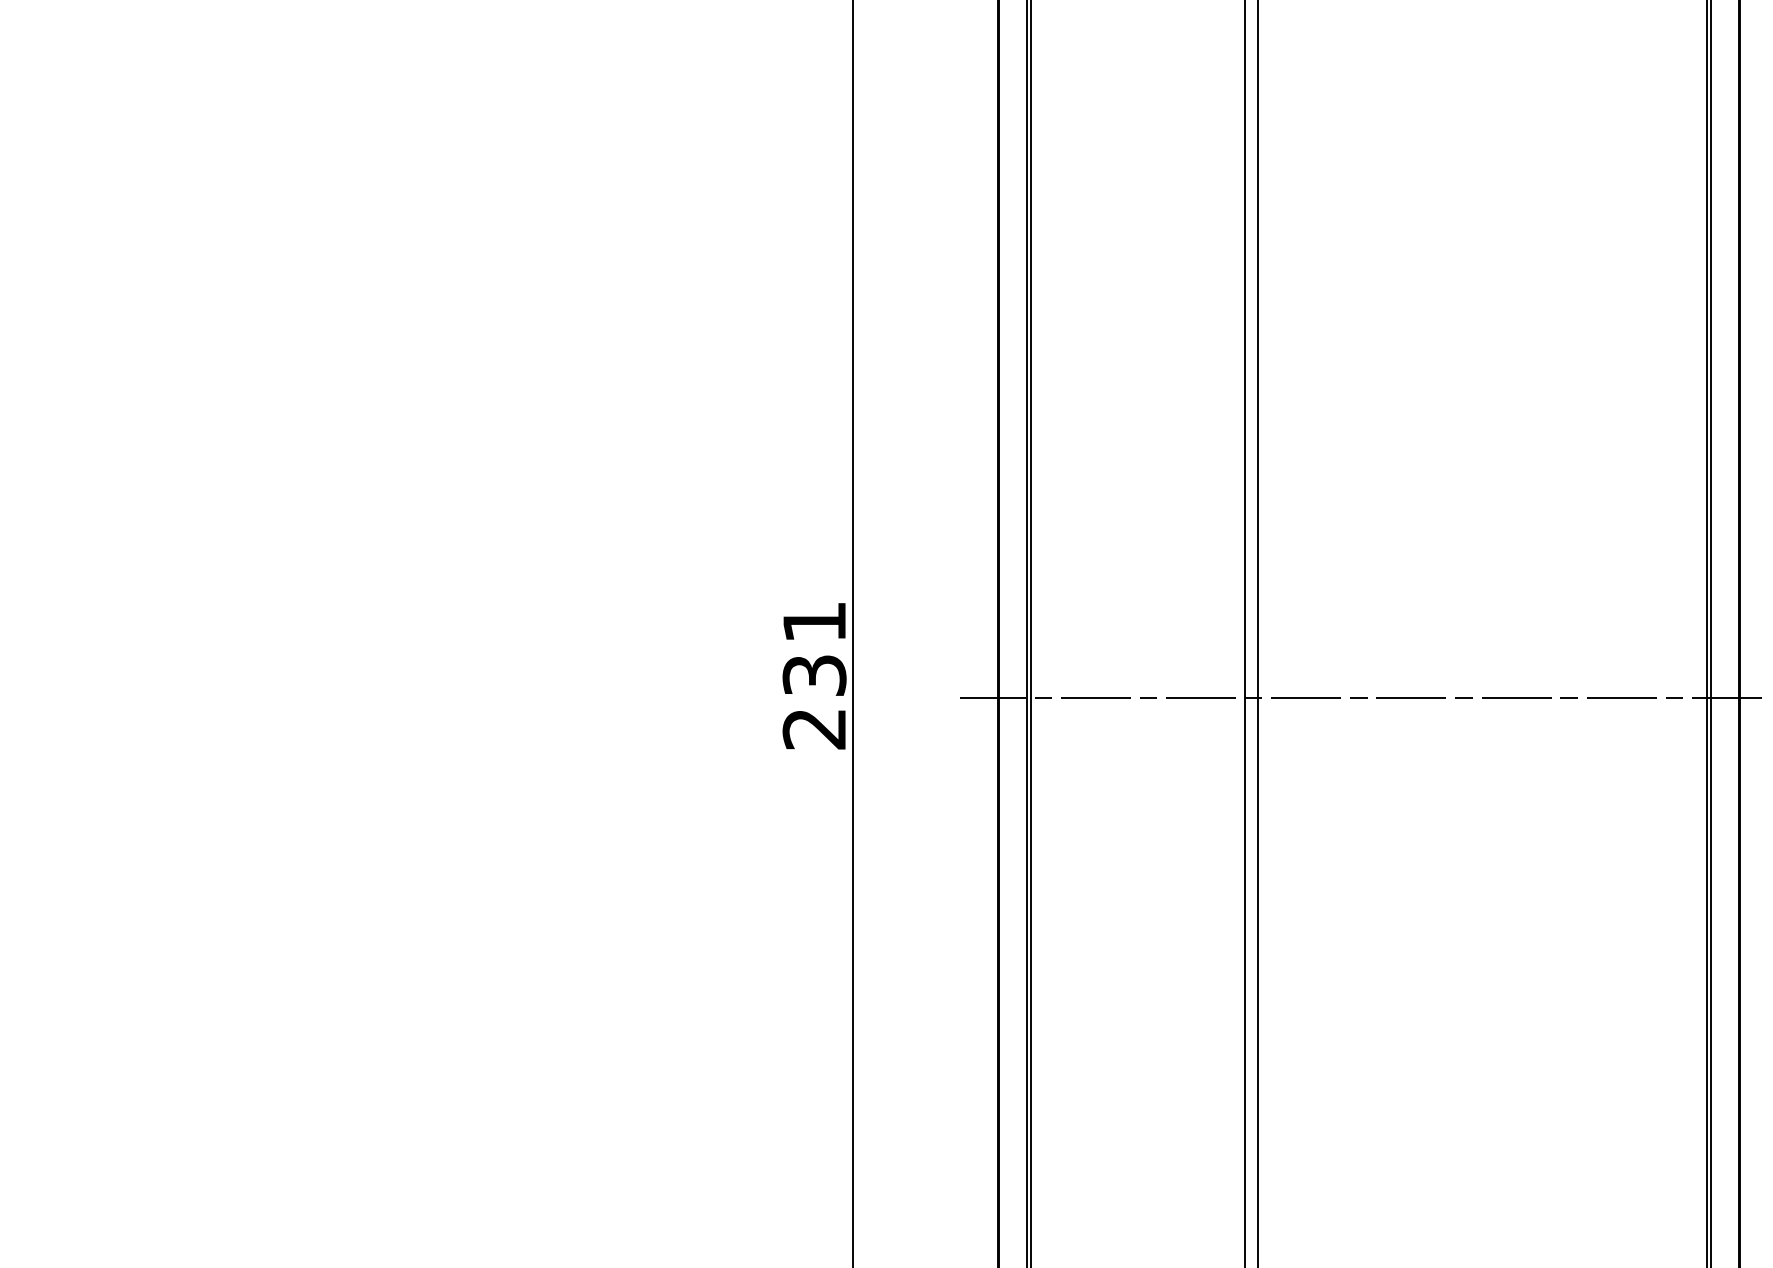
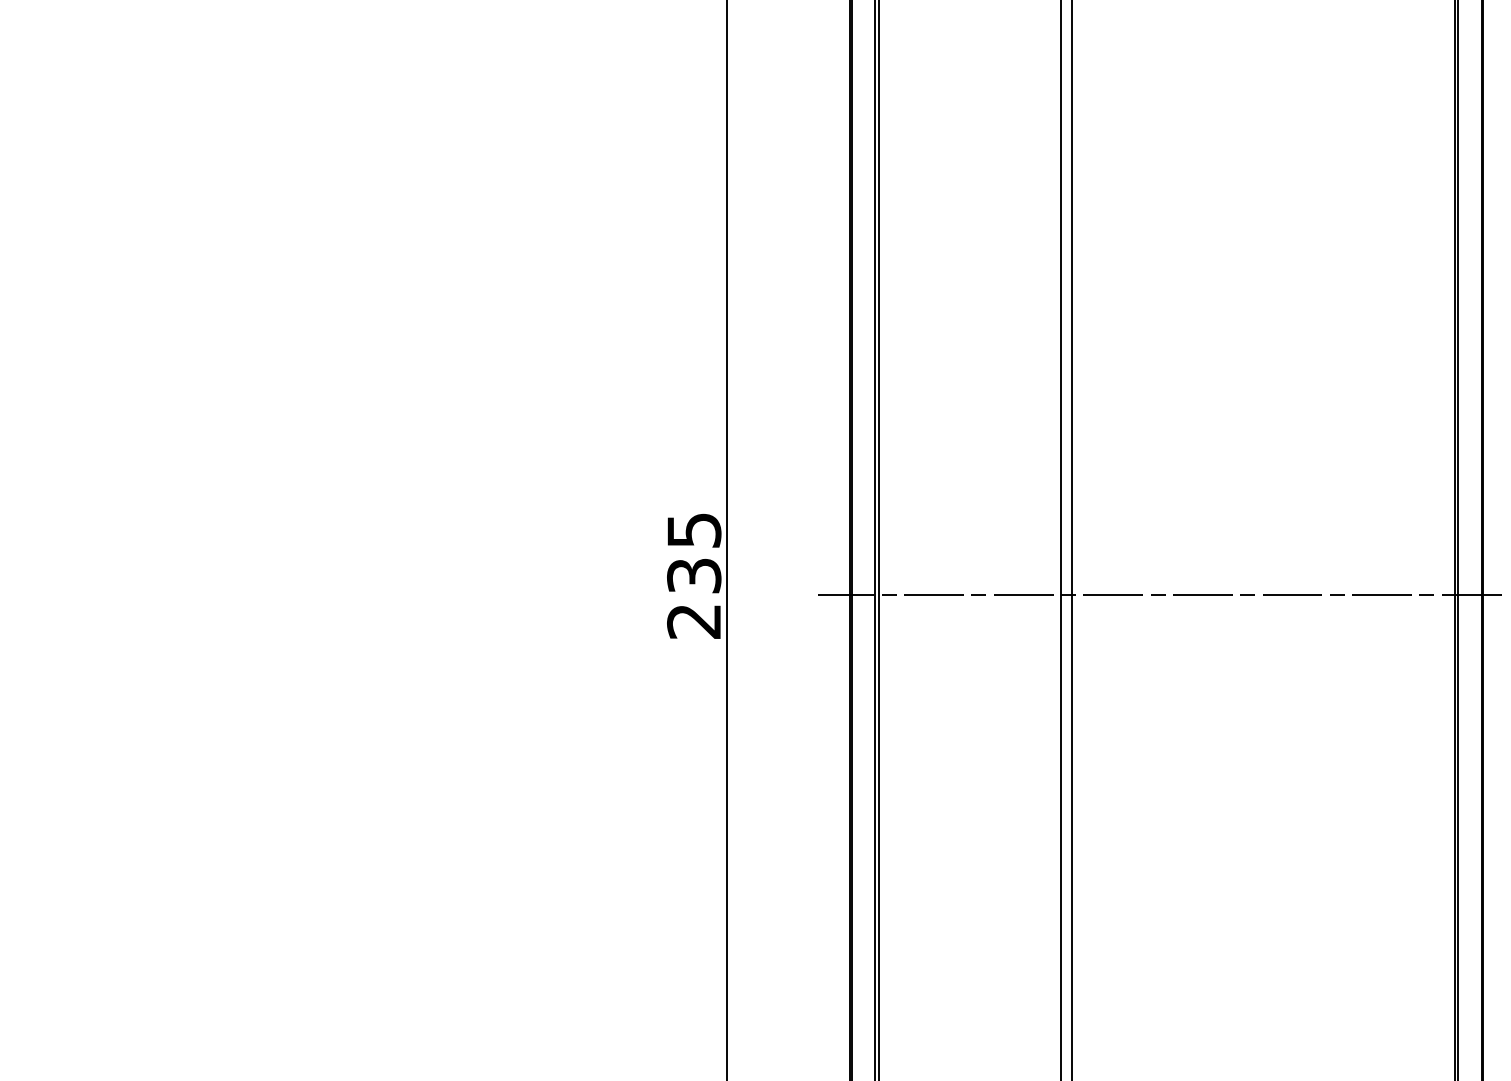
text: (814, 622) -> (694, 530), 231 -> 235

